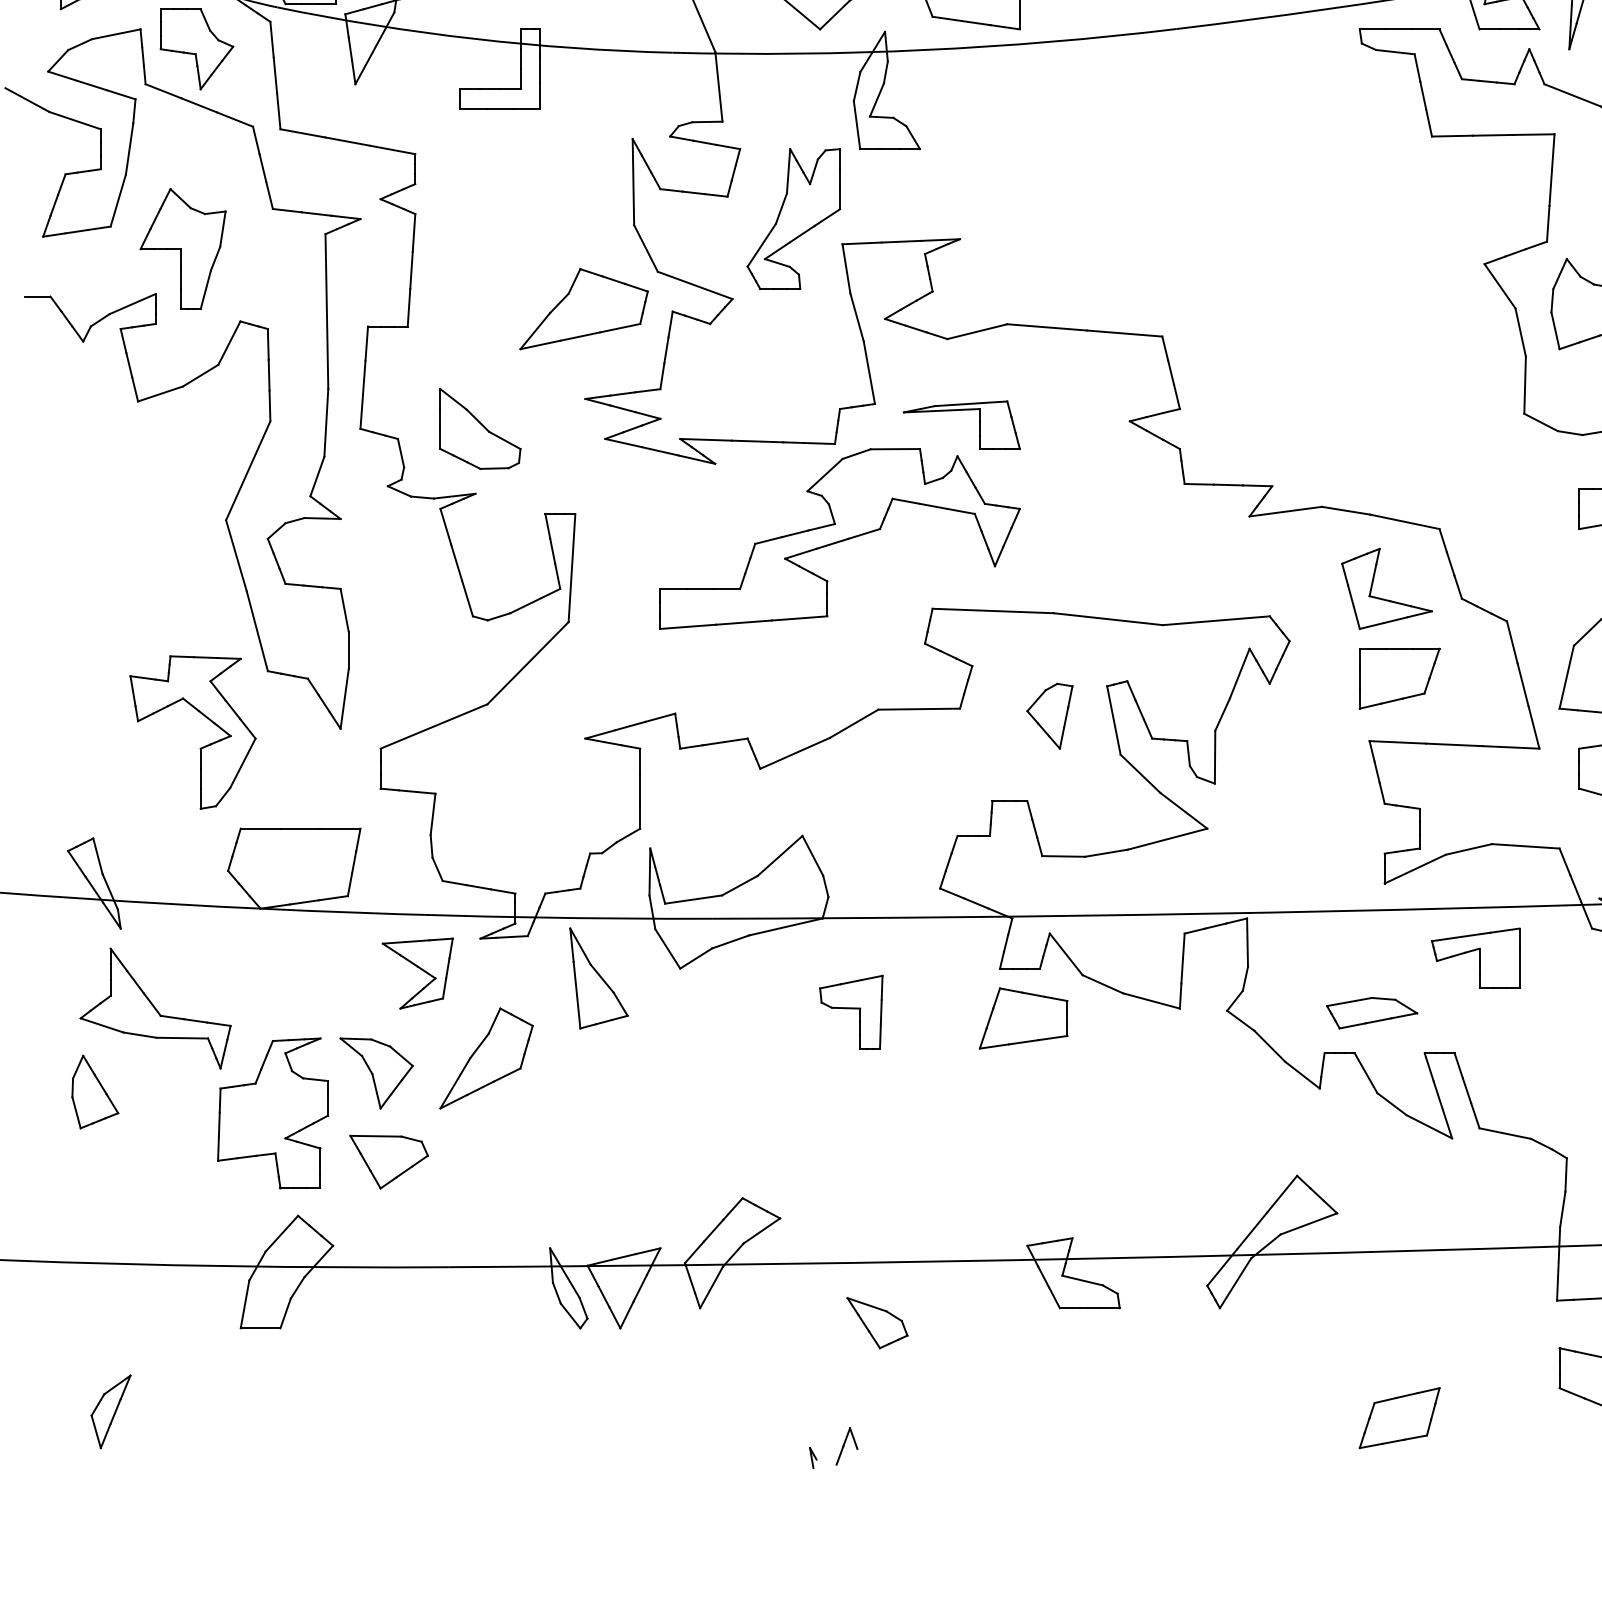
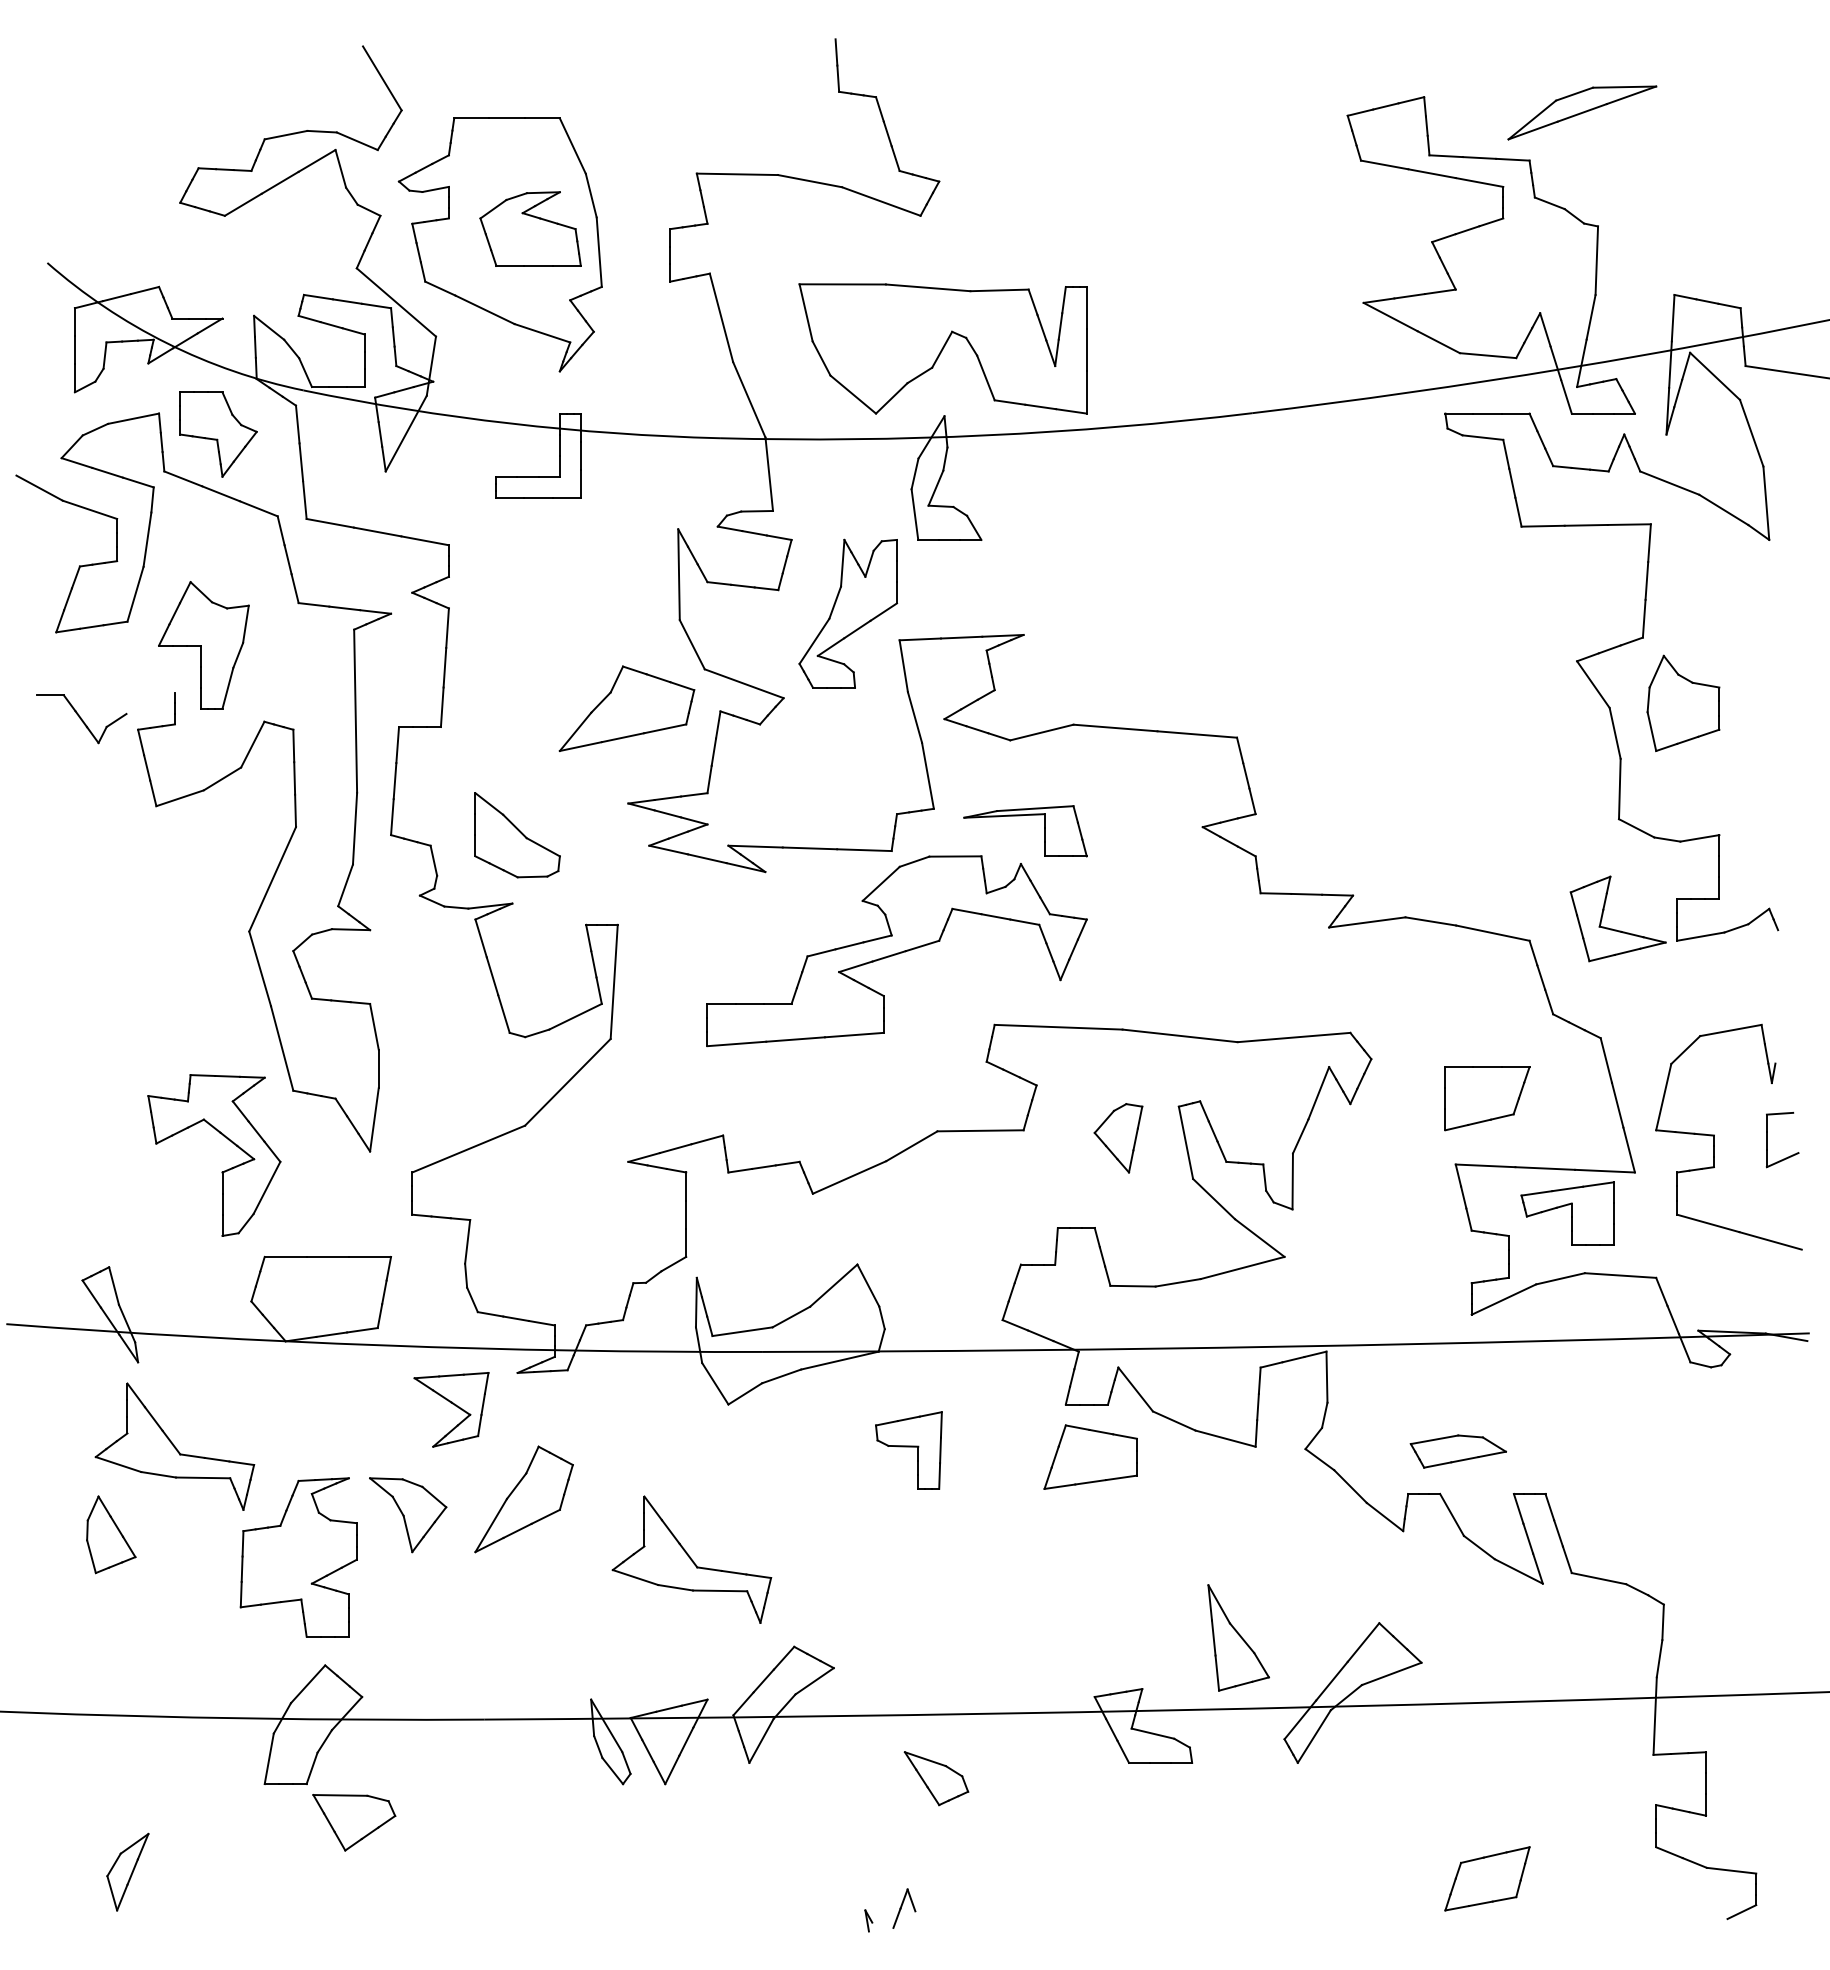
line: (132, 303) -> (150, 702), removed
part: (1385, 598) -> (1616, 929), moved
part: (1475, 958) -> (1567, 1213), moved
part: (598, 978) -> (1238, 1637), moved
part: (645, 1115) -> (691, 1559), added
part: (389, 1161) -> (354, 1822), moved

